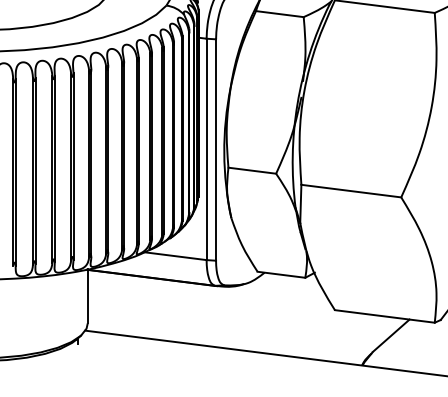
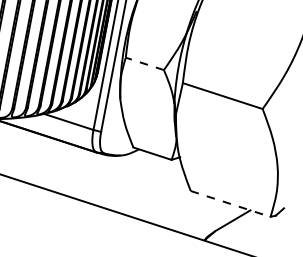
line: (251, 170) -> (144, 63), solid -> dashed
line: (385, 316) -> (231, 204), solid -> dashed

